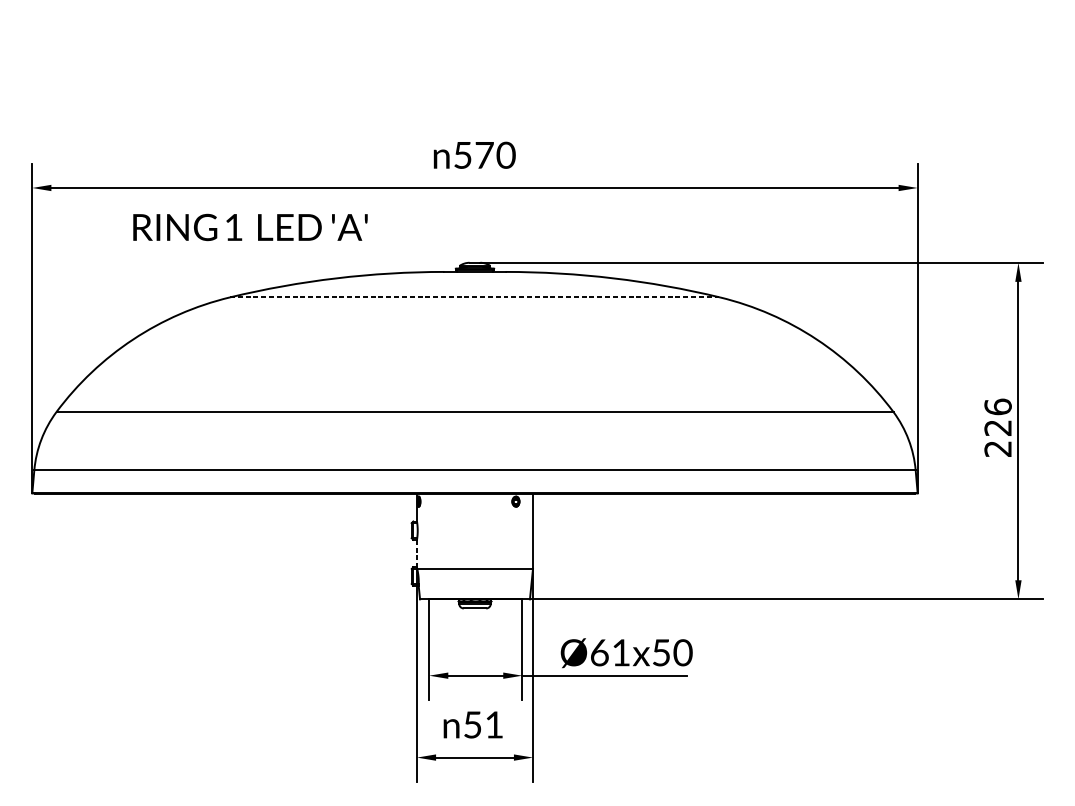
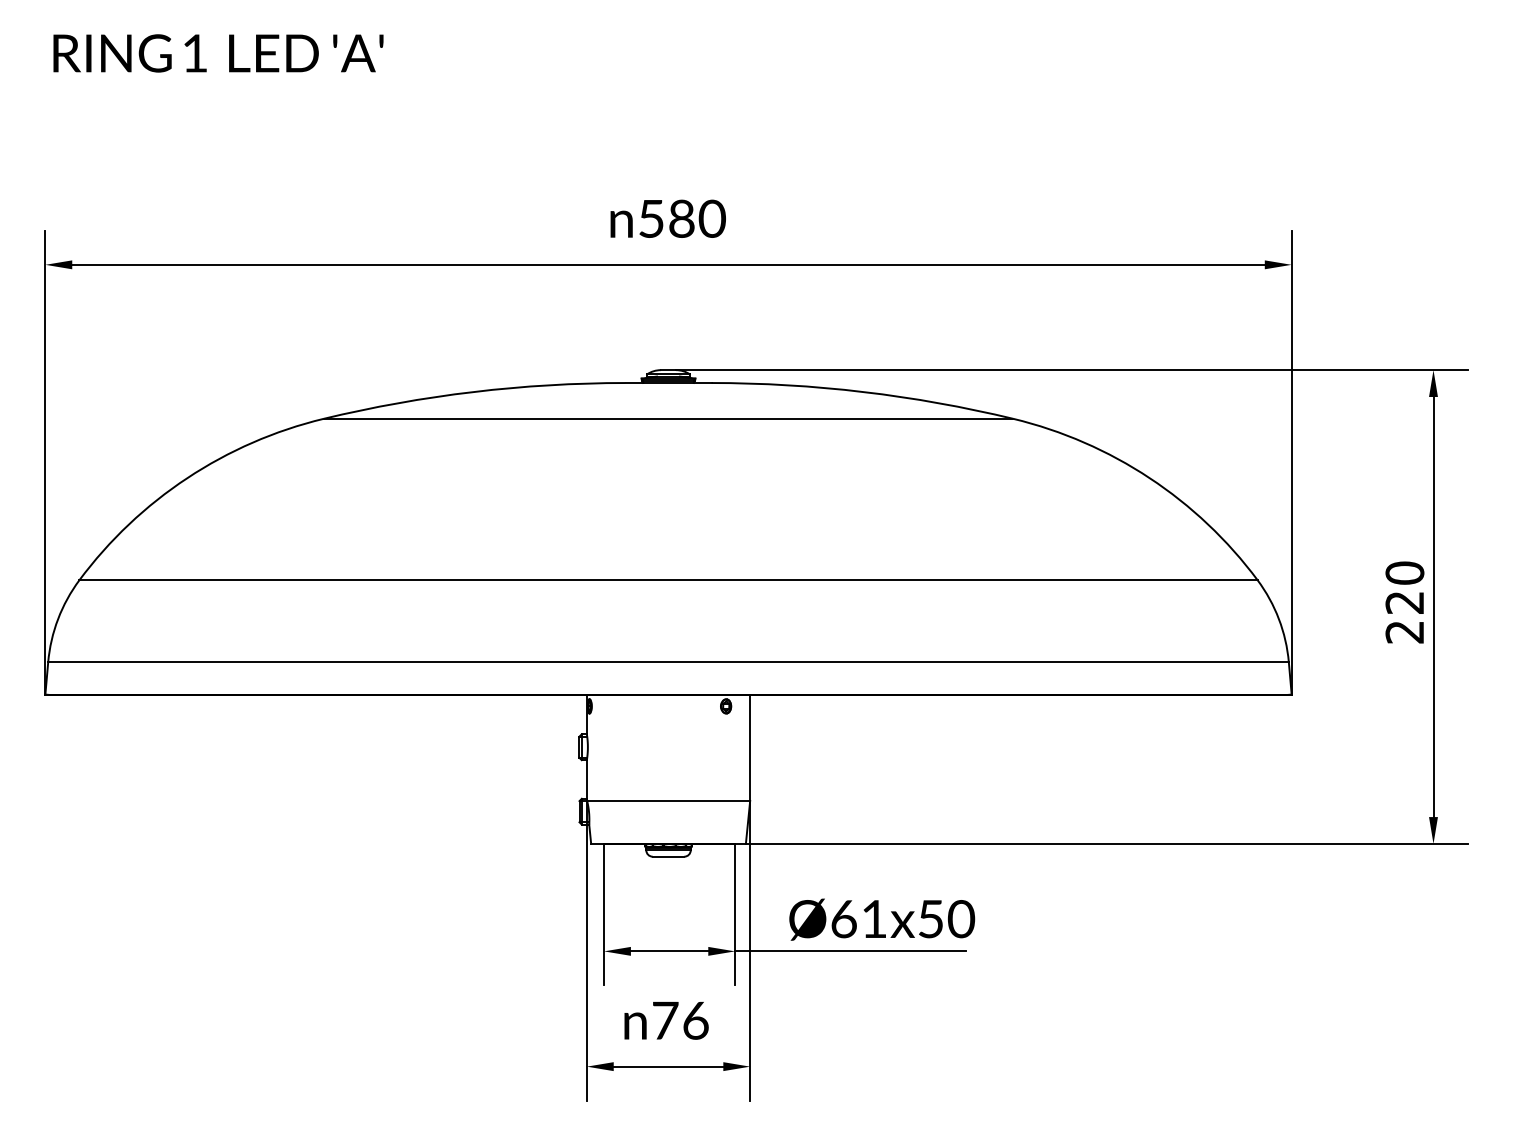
text: (484, 155) -> (682, 218), 570 -> 580
text: (250, 227) -> (218, 53), moved
line: (474, 297) -> (668, 418), dashed -> solid
text: (997, 406) -> (1404, 572), 226 -> 220
line: (416, 553) -> (586, 779), dashed -> solid
text: (483, 724) -> (680, 1020), 51 -> 76

